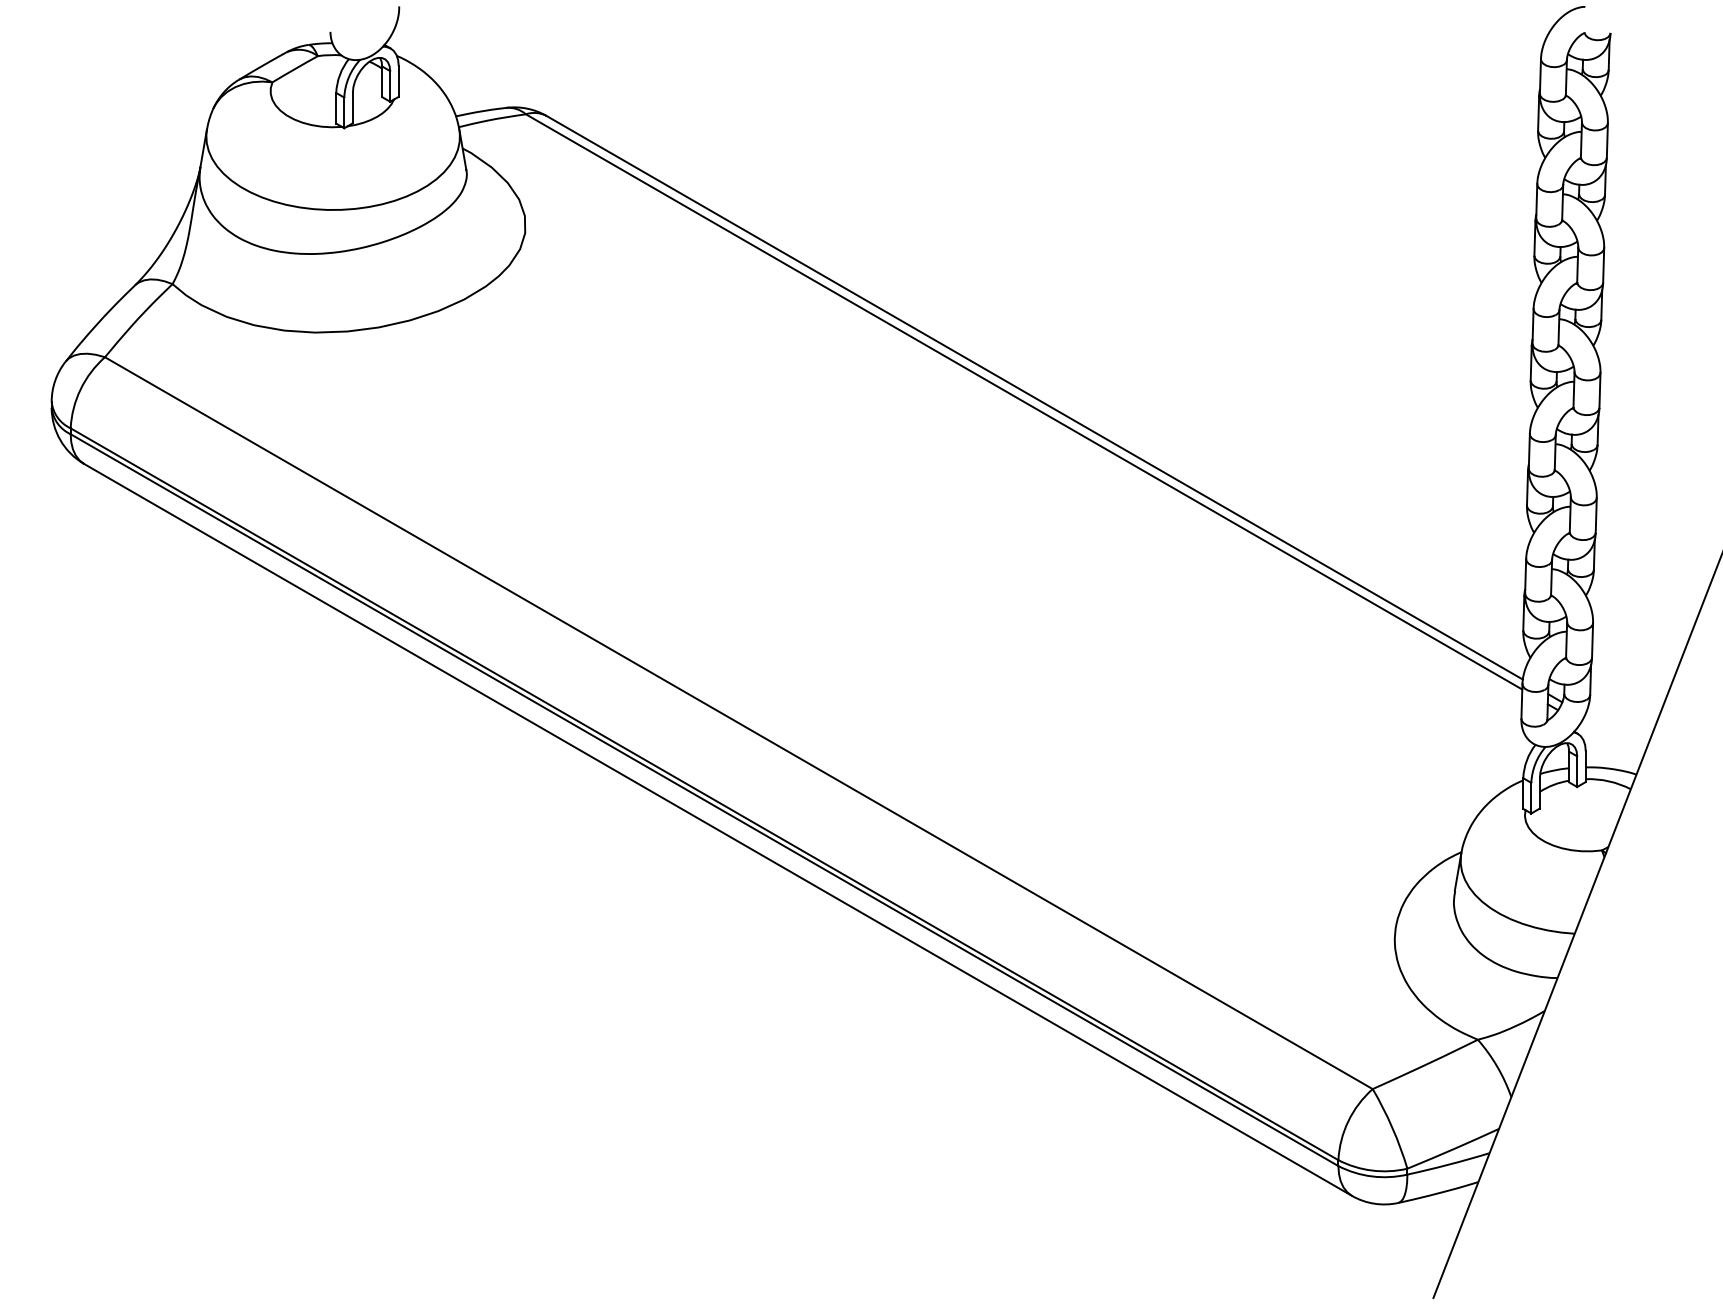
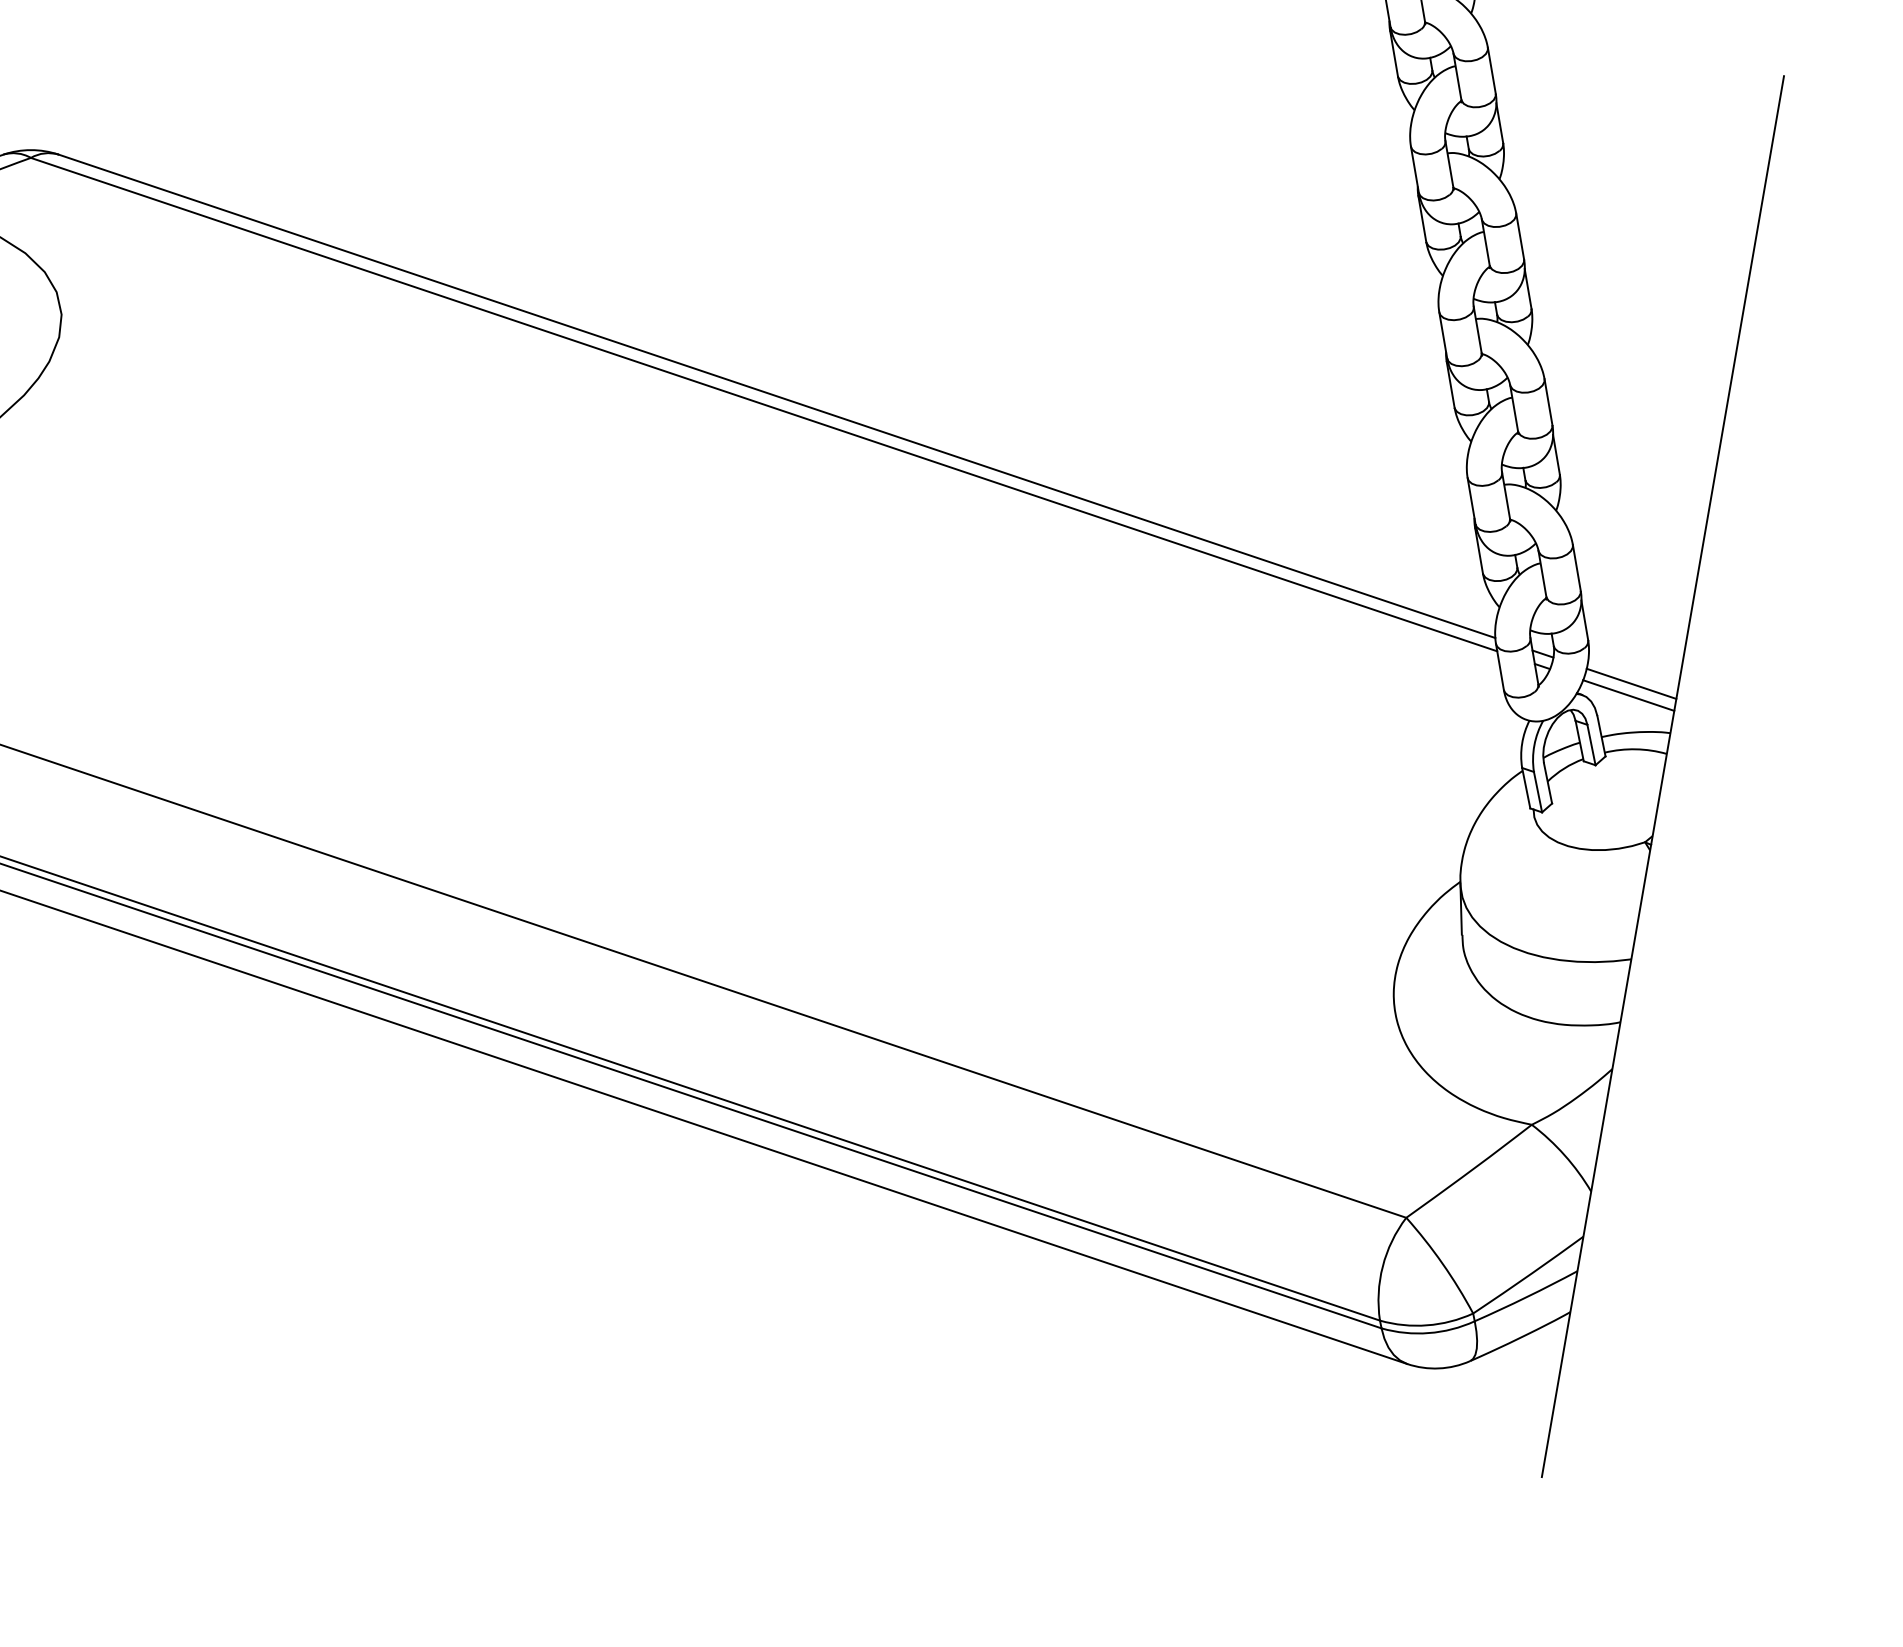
line: (1614, 732) -> (1630, 683), added
line: (1611, 740) -> (1628, 694), added

